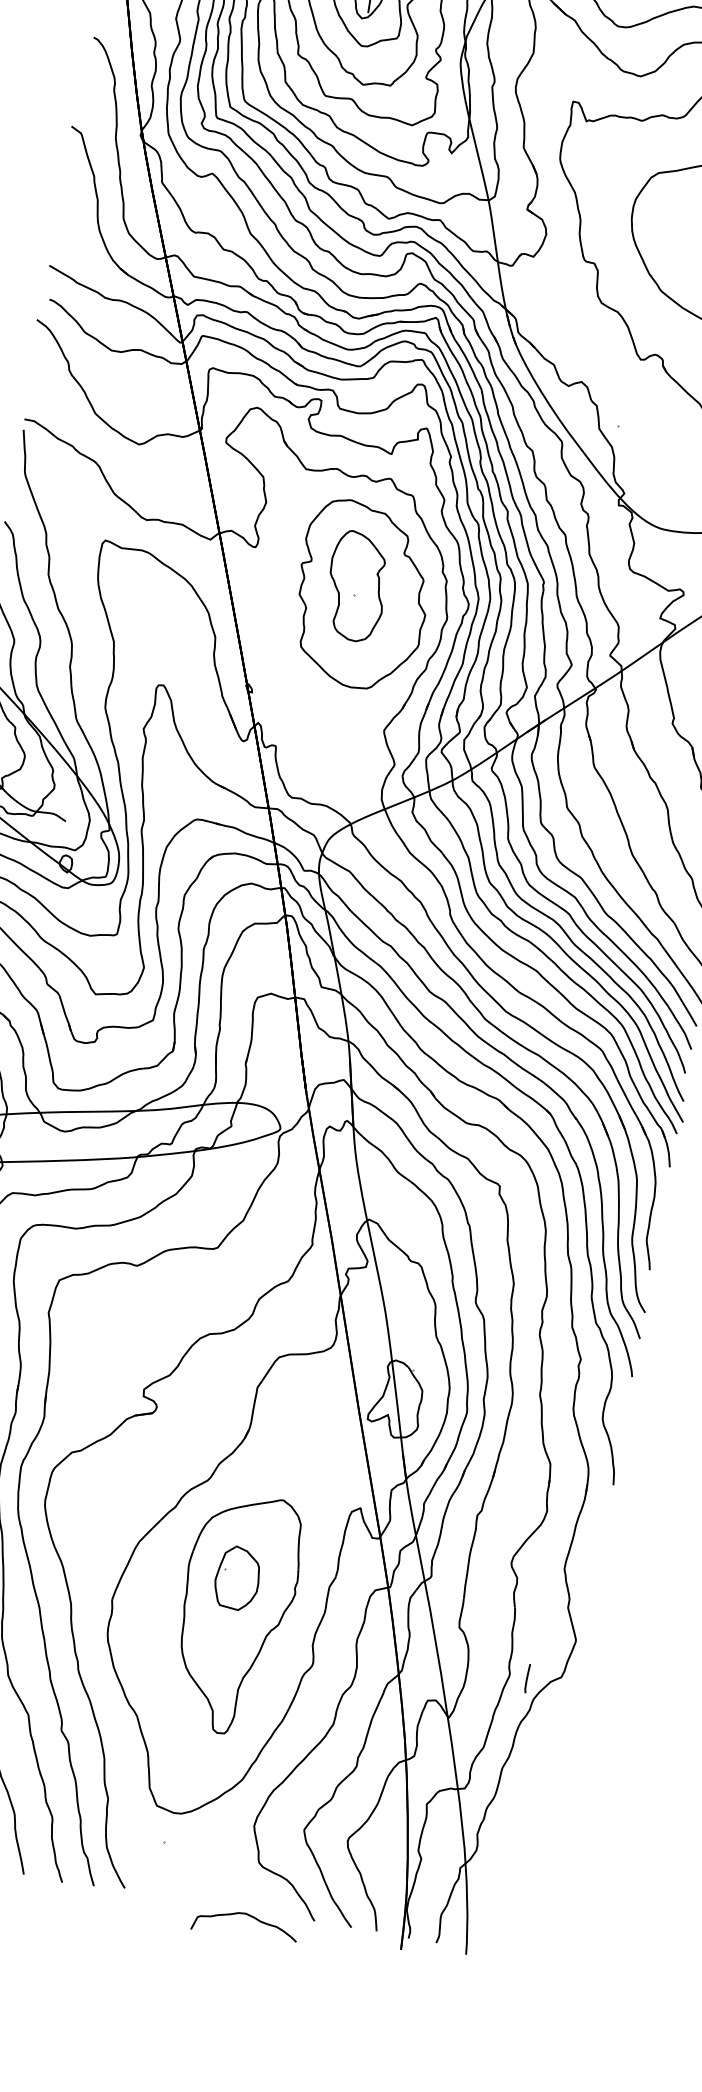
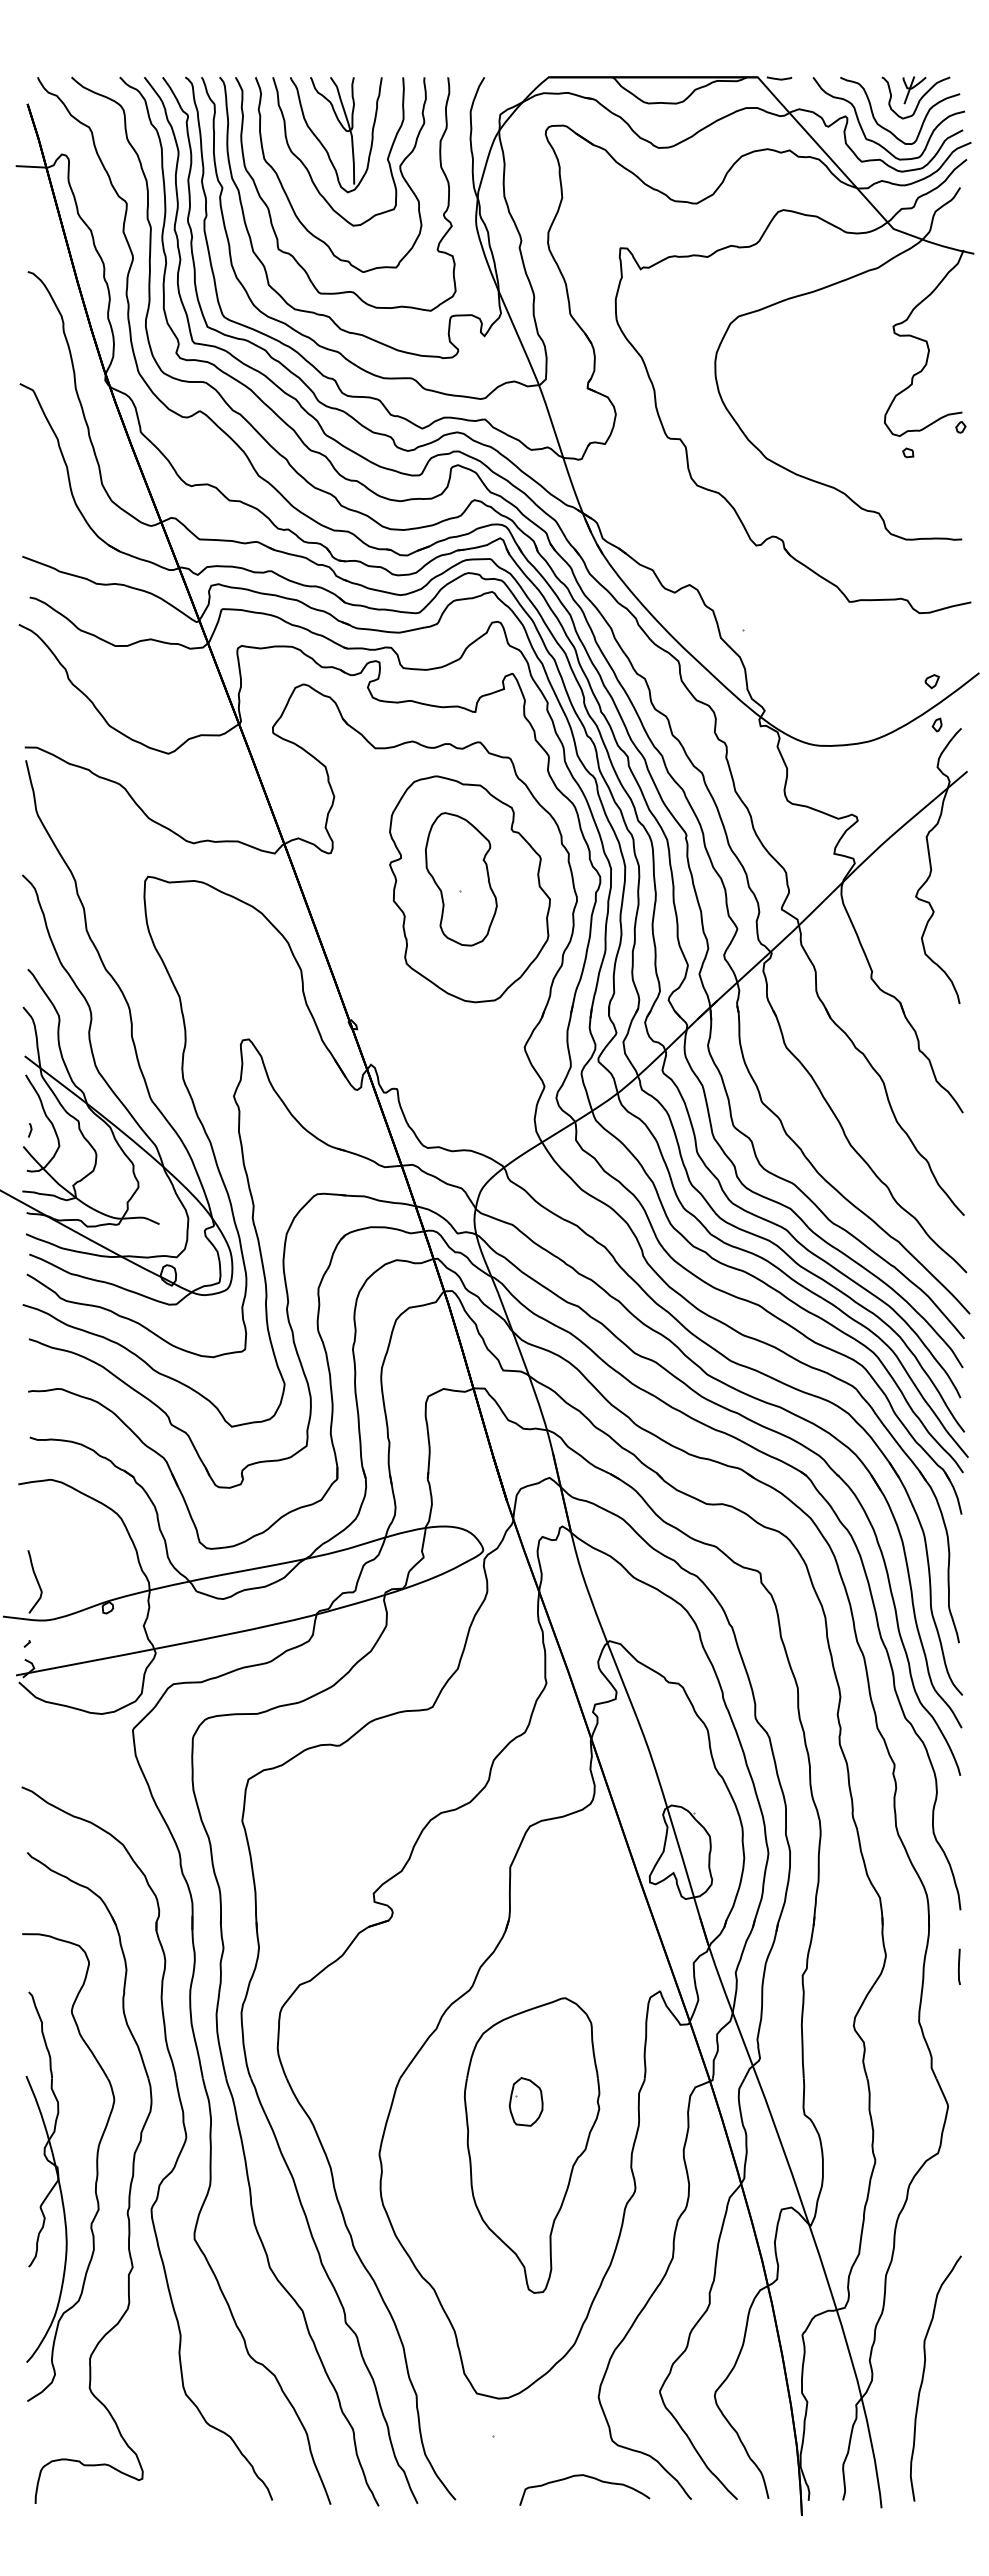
part: (236, 1577) -> (525, 2101), size x0.62
line: (527, 1678) -> (959, 1966), moved
curve: (519, 1853) -> (924, 2374), added
curve: (249, 1916) -> (587, 2477), moved

